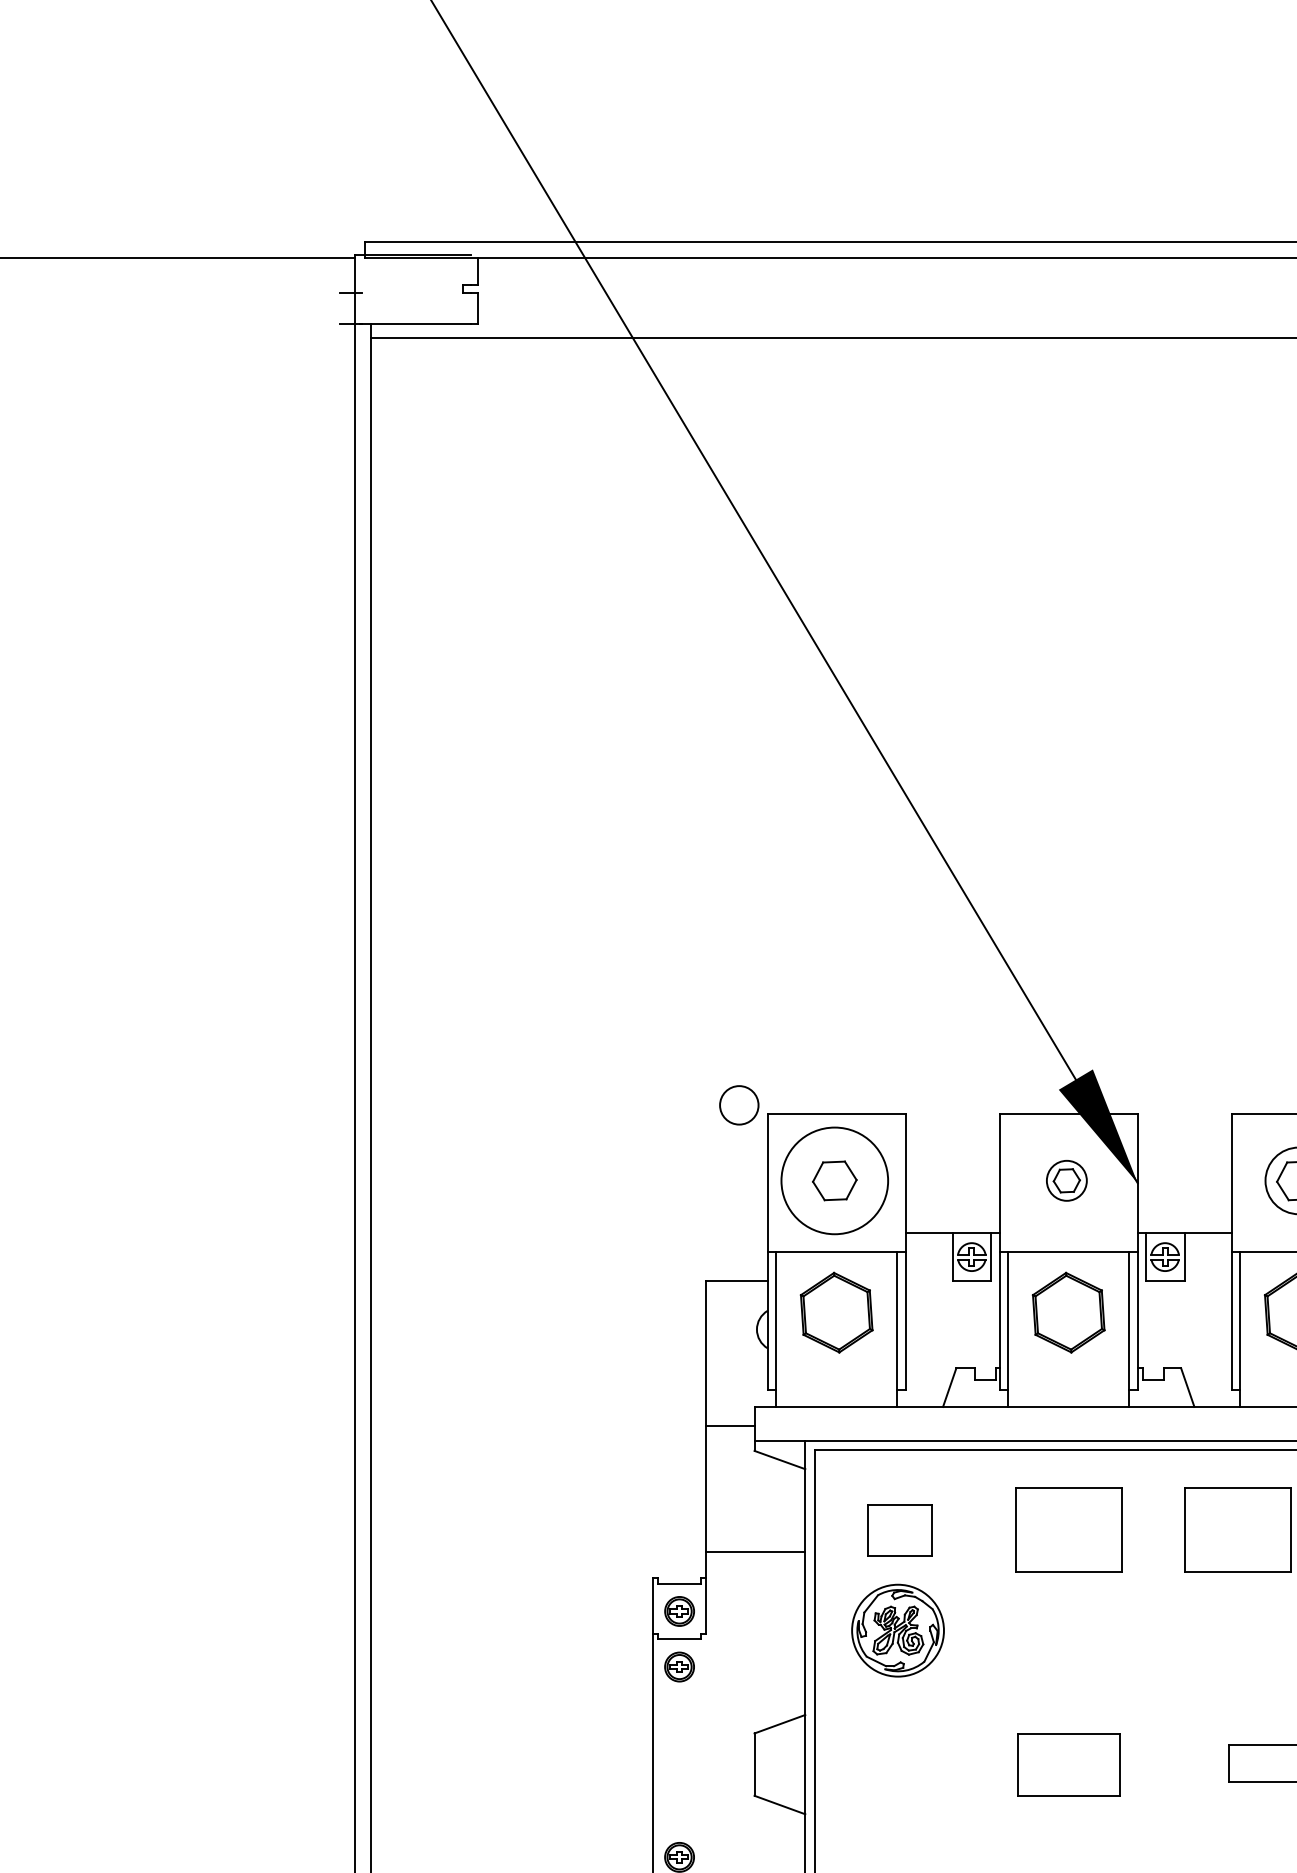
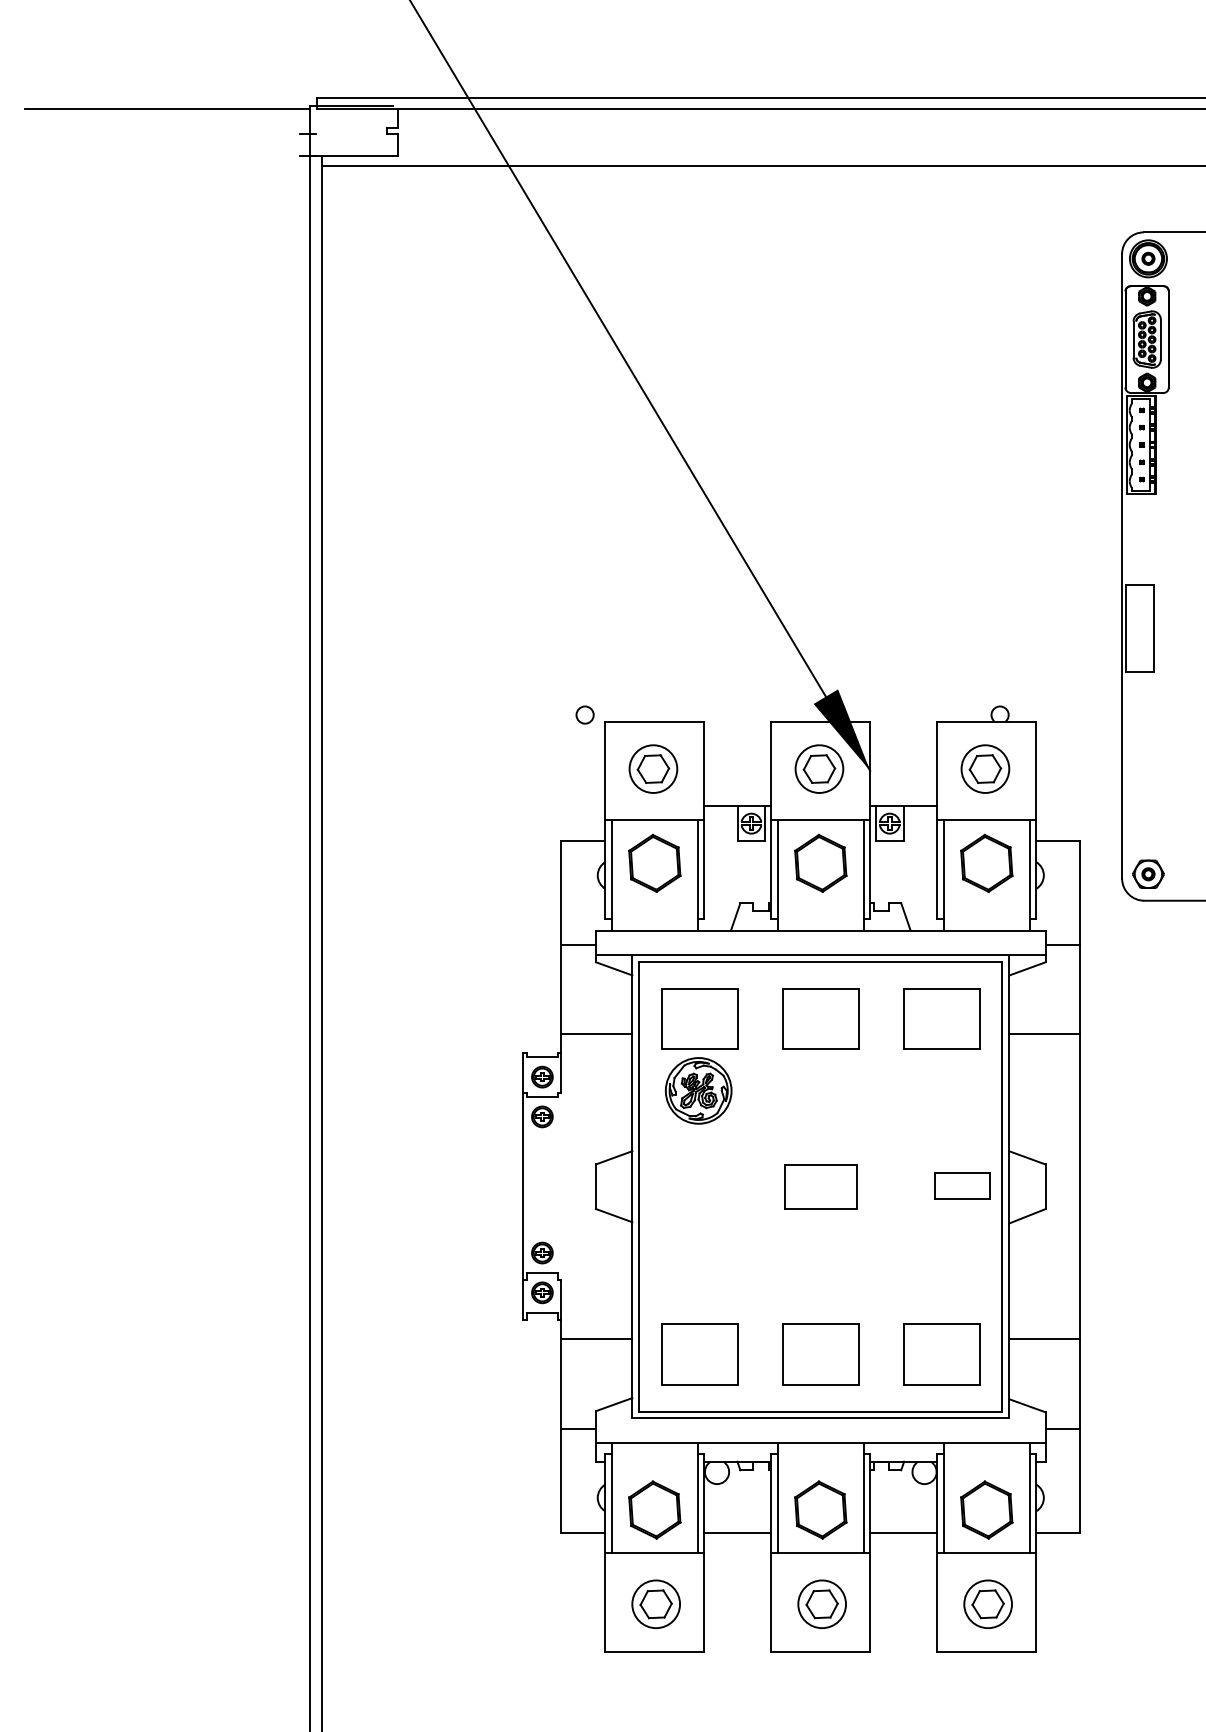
circle: (738, 1104) -> (584, 714), size x0.62
circle: (834, 1180) -> (653, 768), size x0.62
part: (1066, 1180) -> (819, 768), size x1.67
part: (899, 1529) -> (699, 1018), size x1.67

